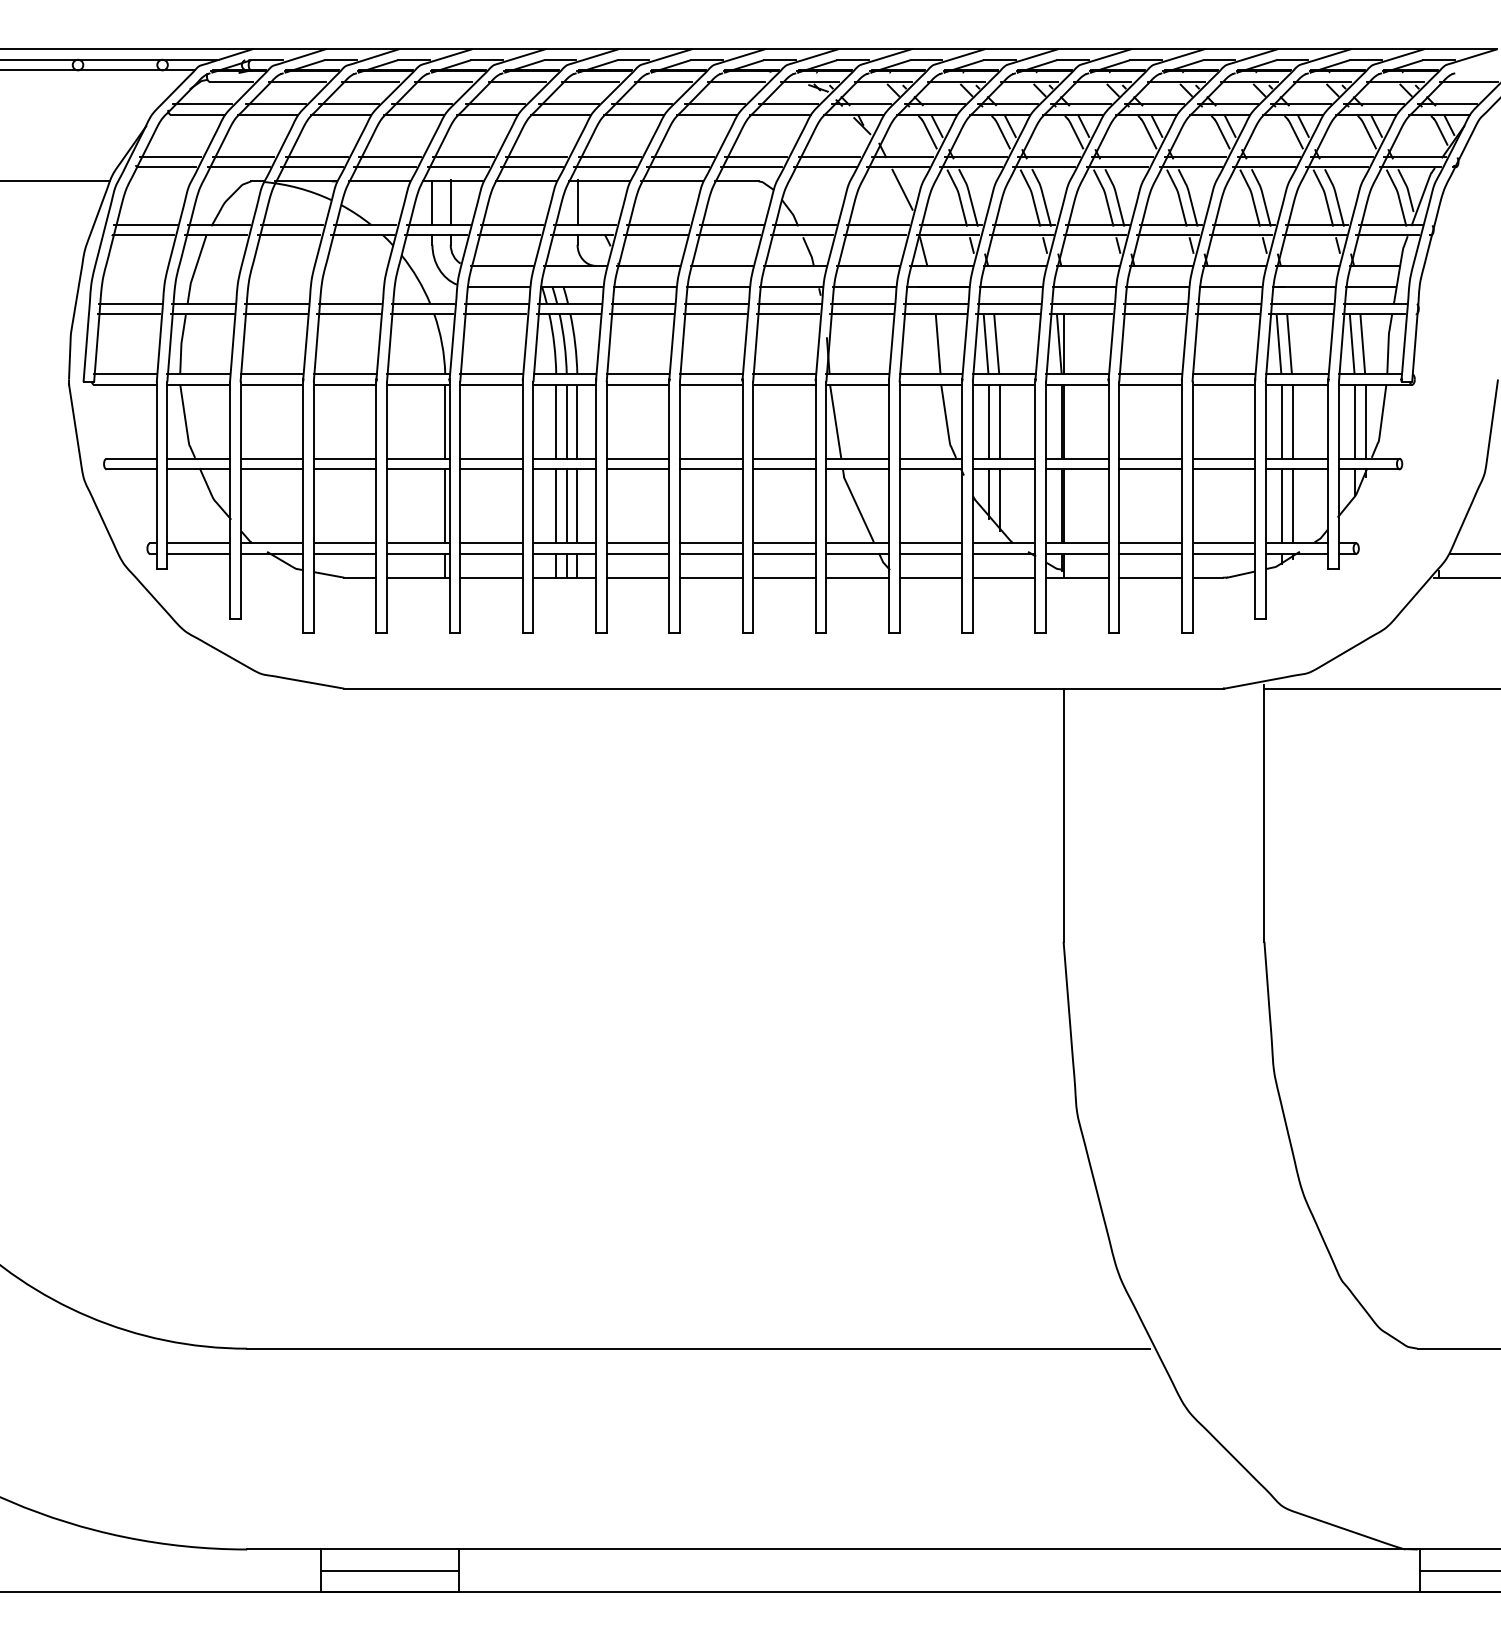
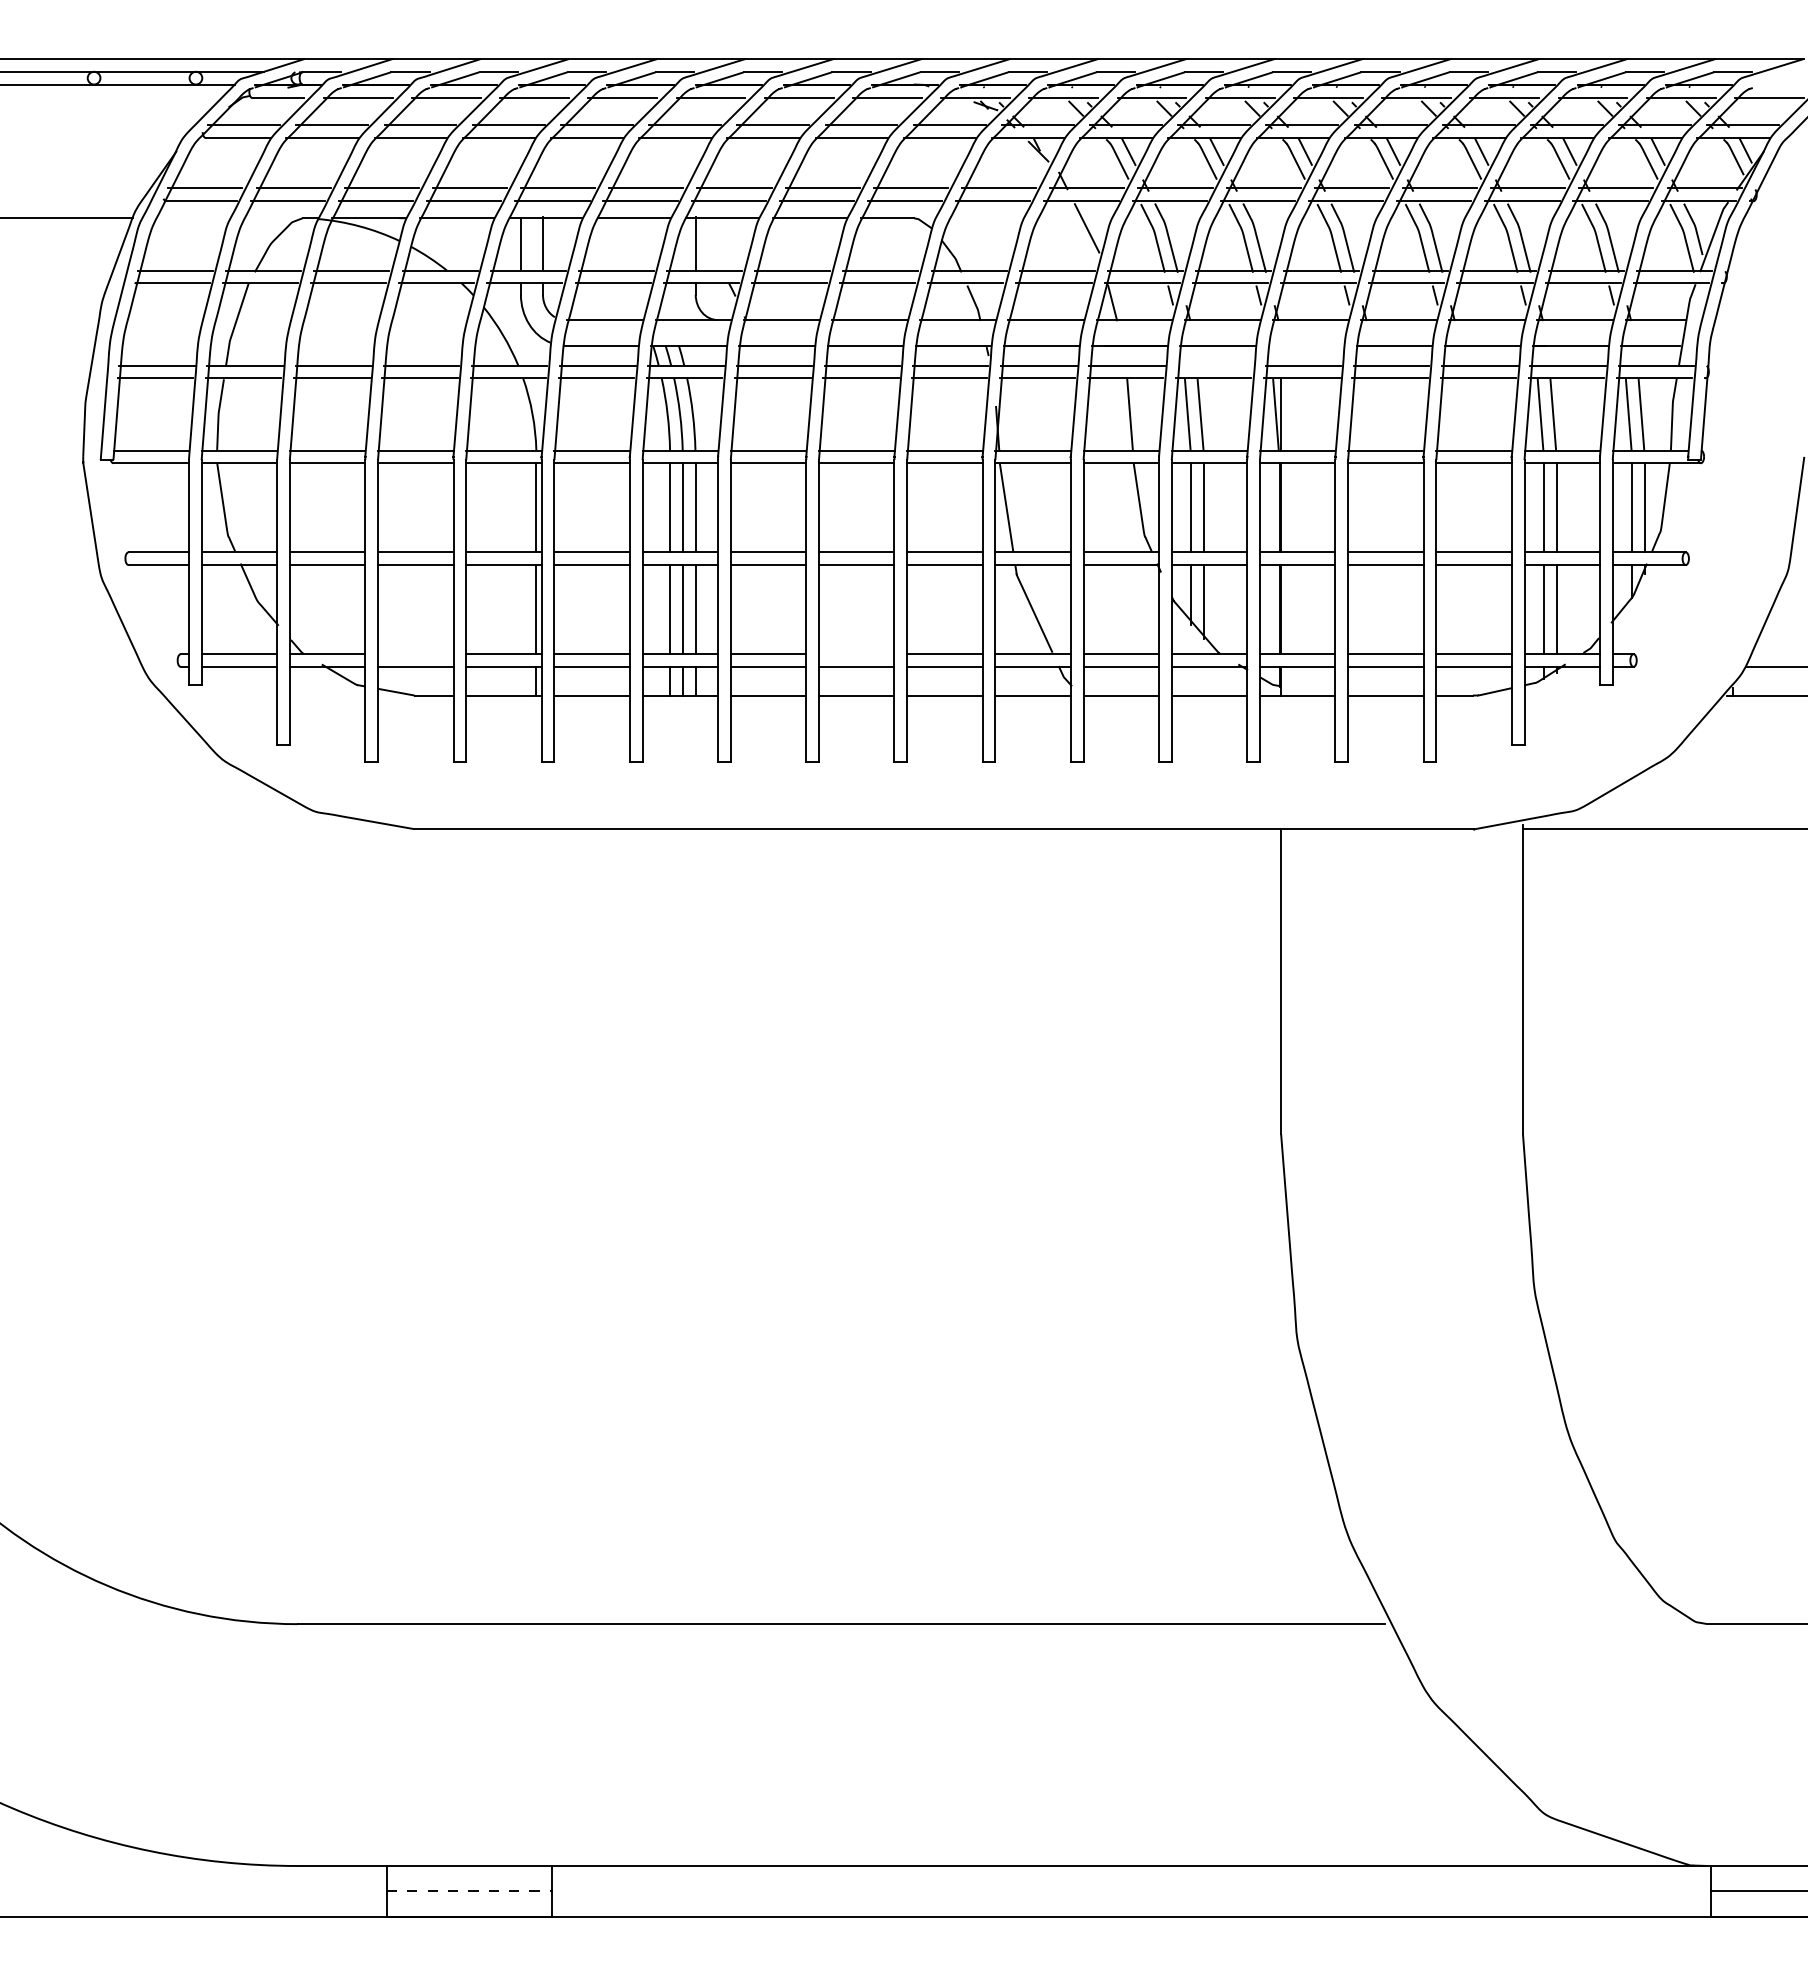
line: (1084, 287) -> (1306, 346), removed
line: (1008, 303) -> (1214, 365), removed
line: (344, 543) -> (415, 654), removed
line: (710, 543) -> (855, 654), removed
line: (389, 1570) -> (469, 1891), solid -> dashed

